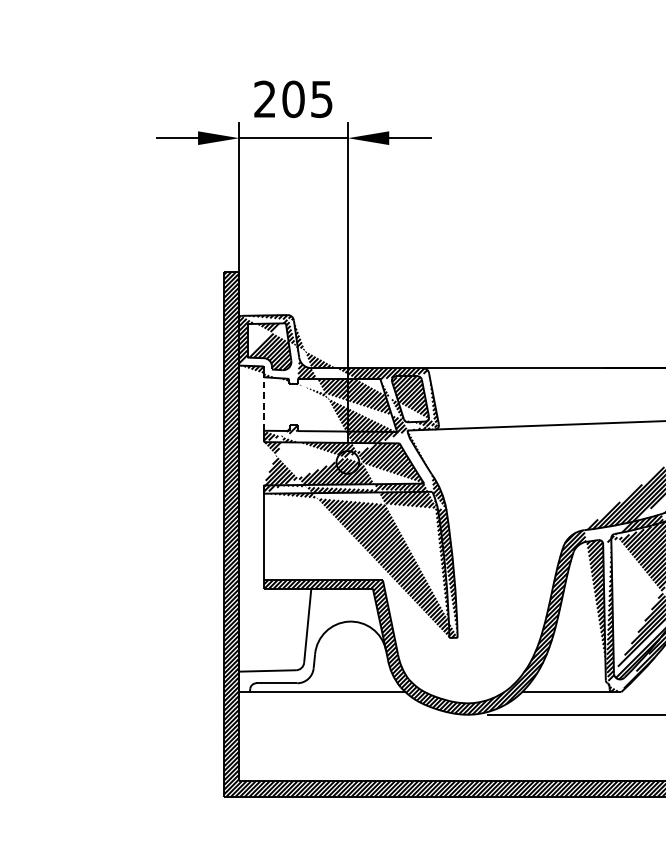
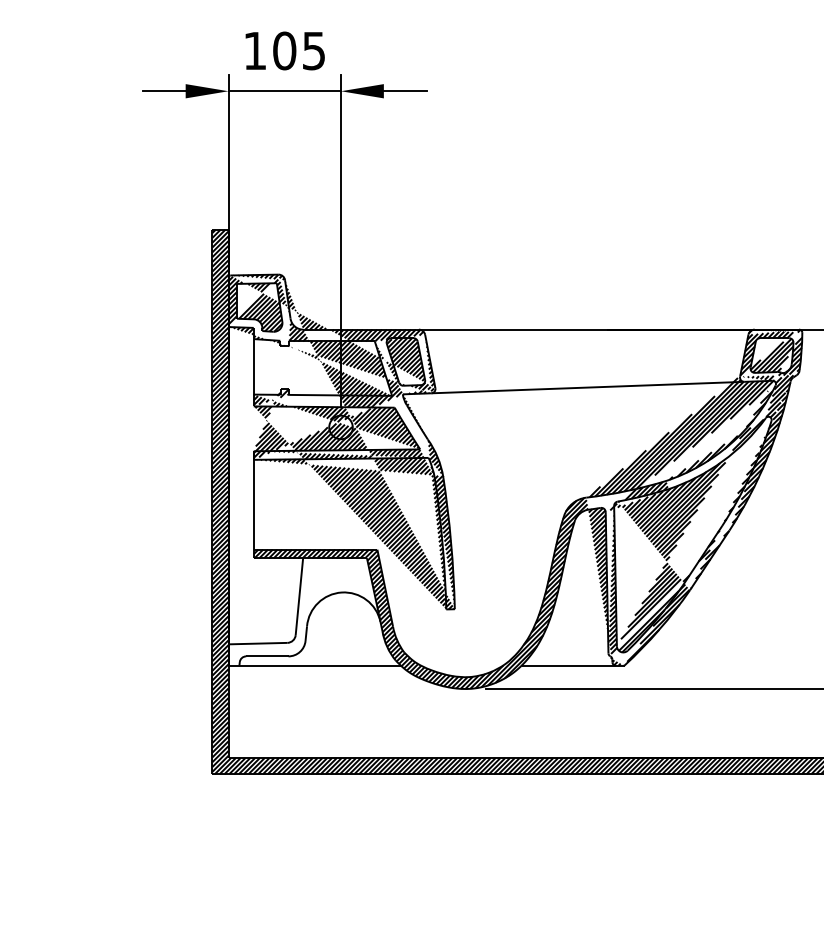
text: (264, 98) -> (254, 50), 205 -> 105
line: (263, 403) -> (253, 366), dashed -> solid

